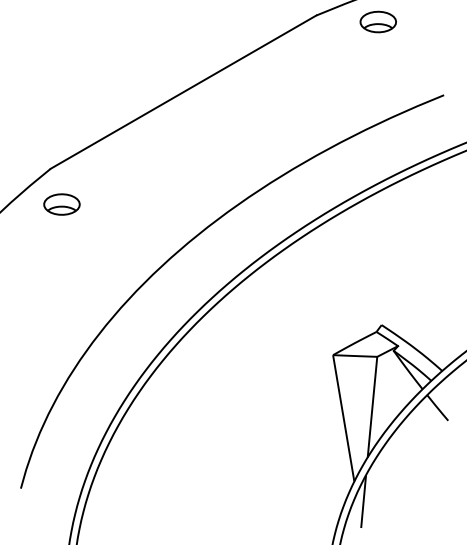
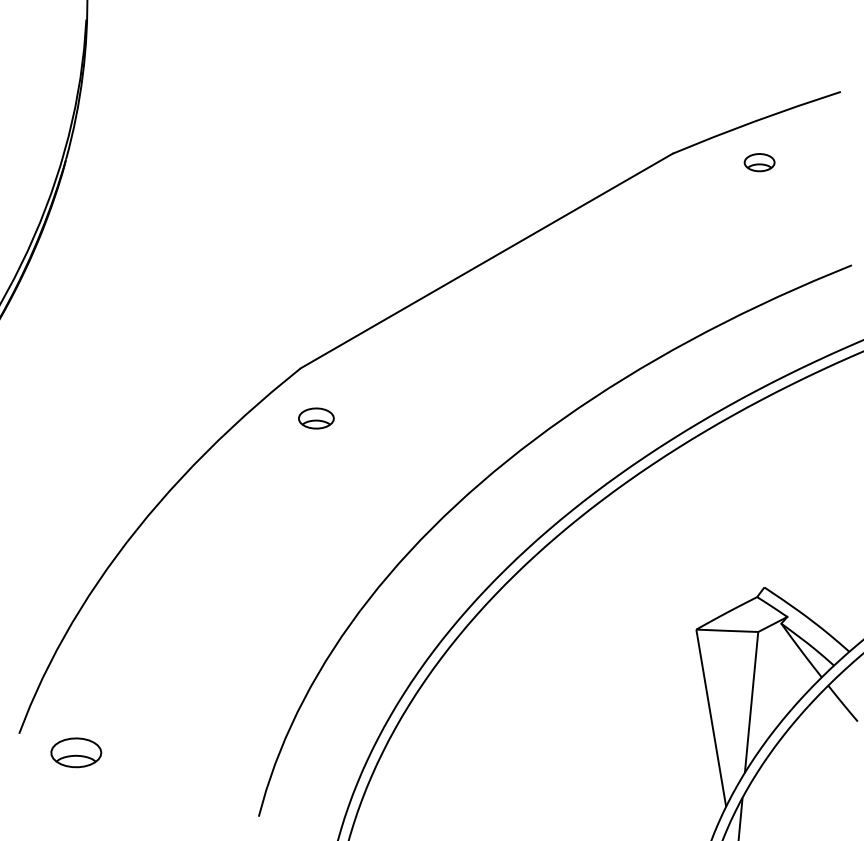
part: (378, 21) -> (759, 162), size x0.6
part: (62, 204) -> (316, 418), size x0.7

